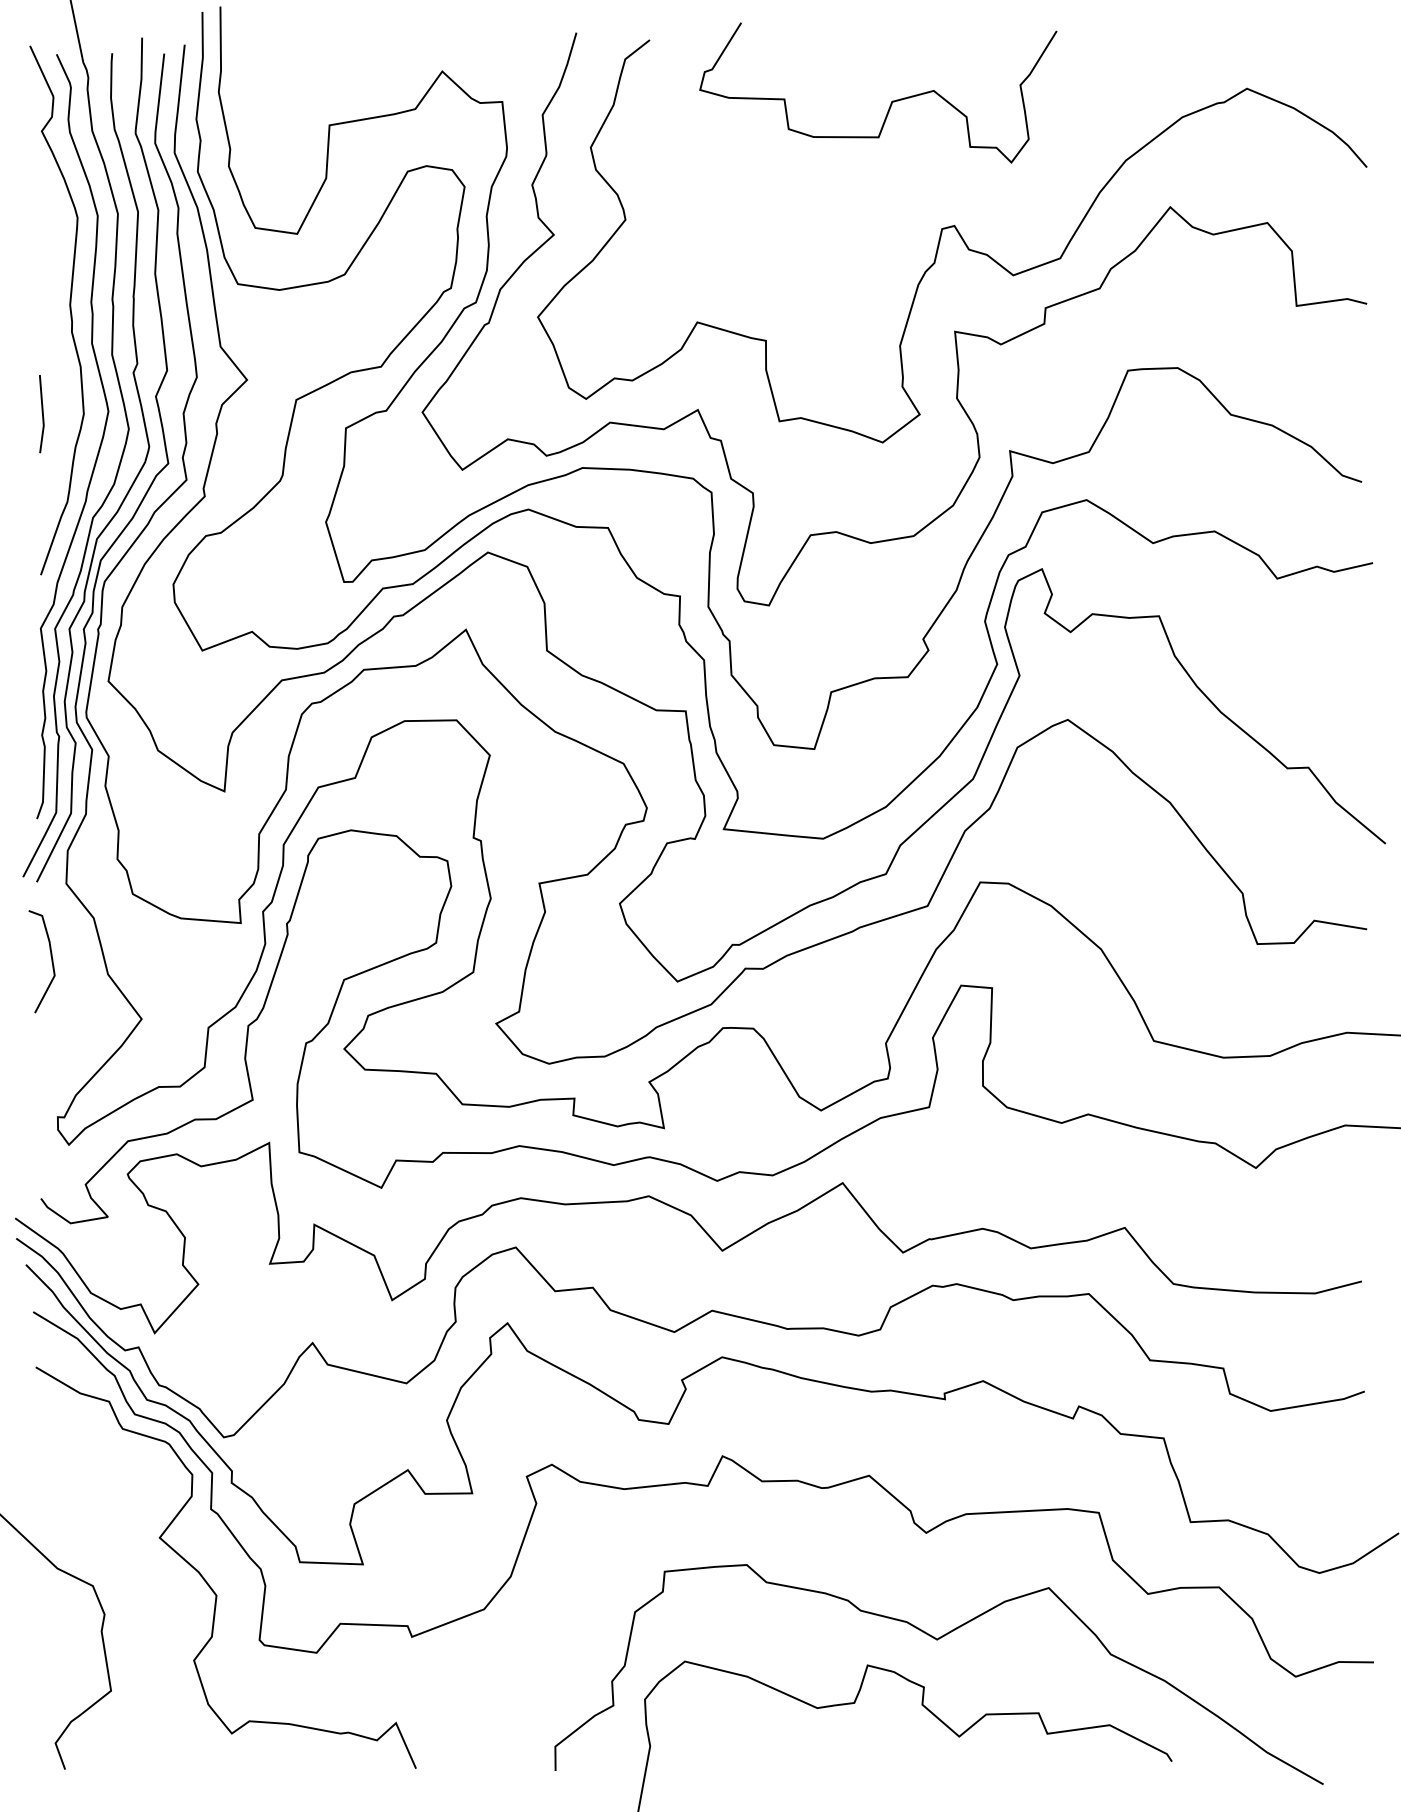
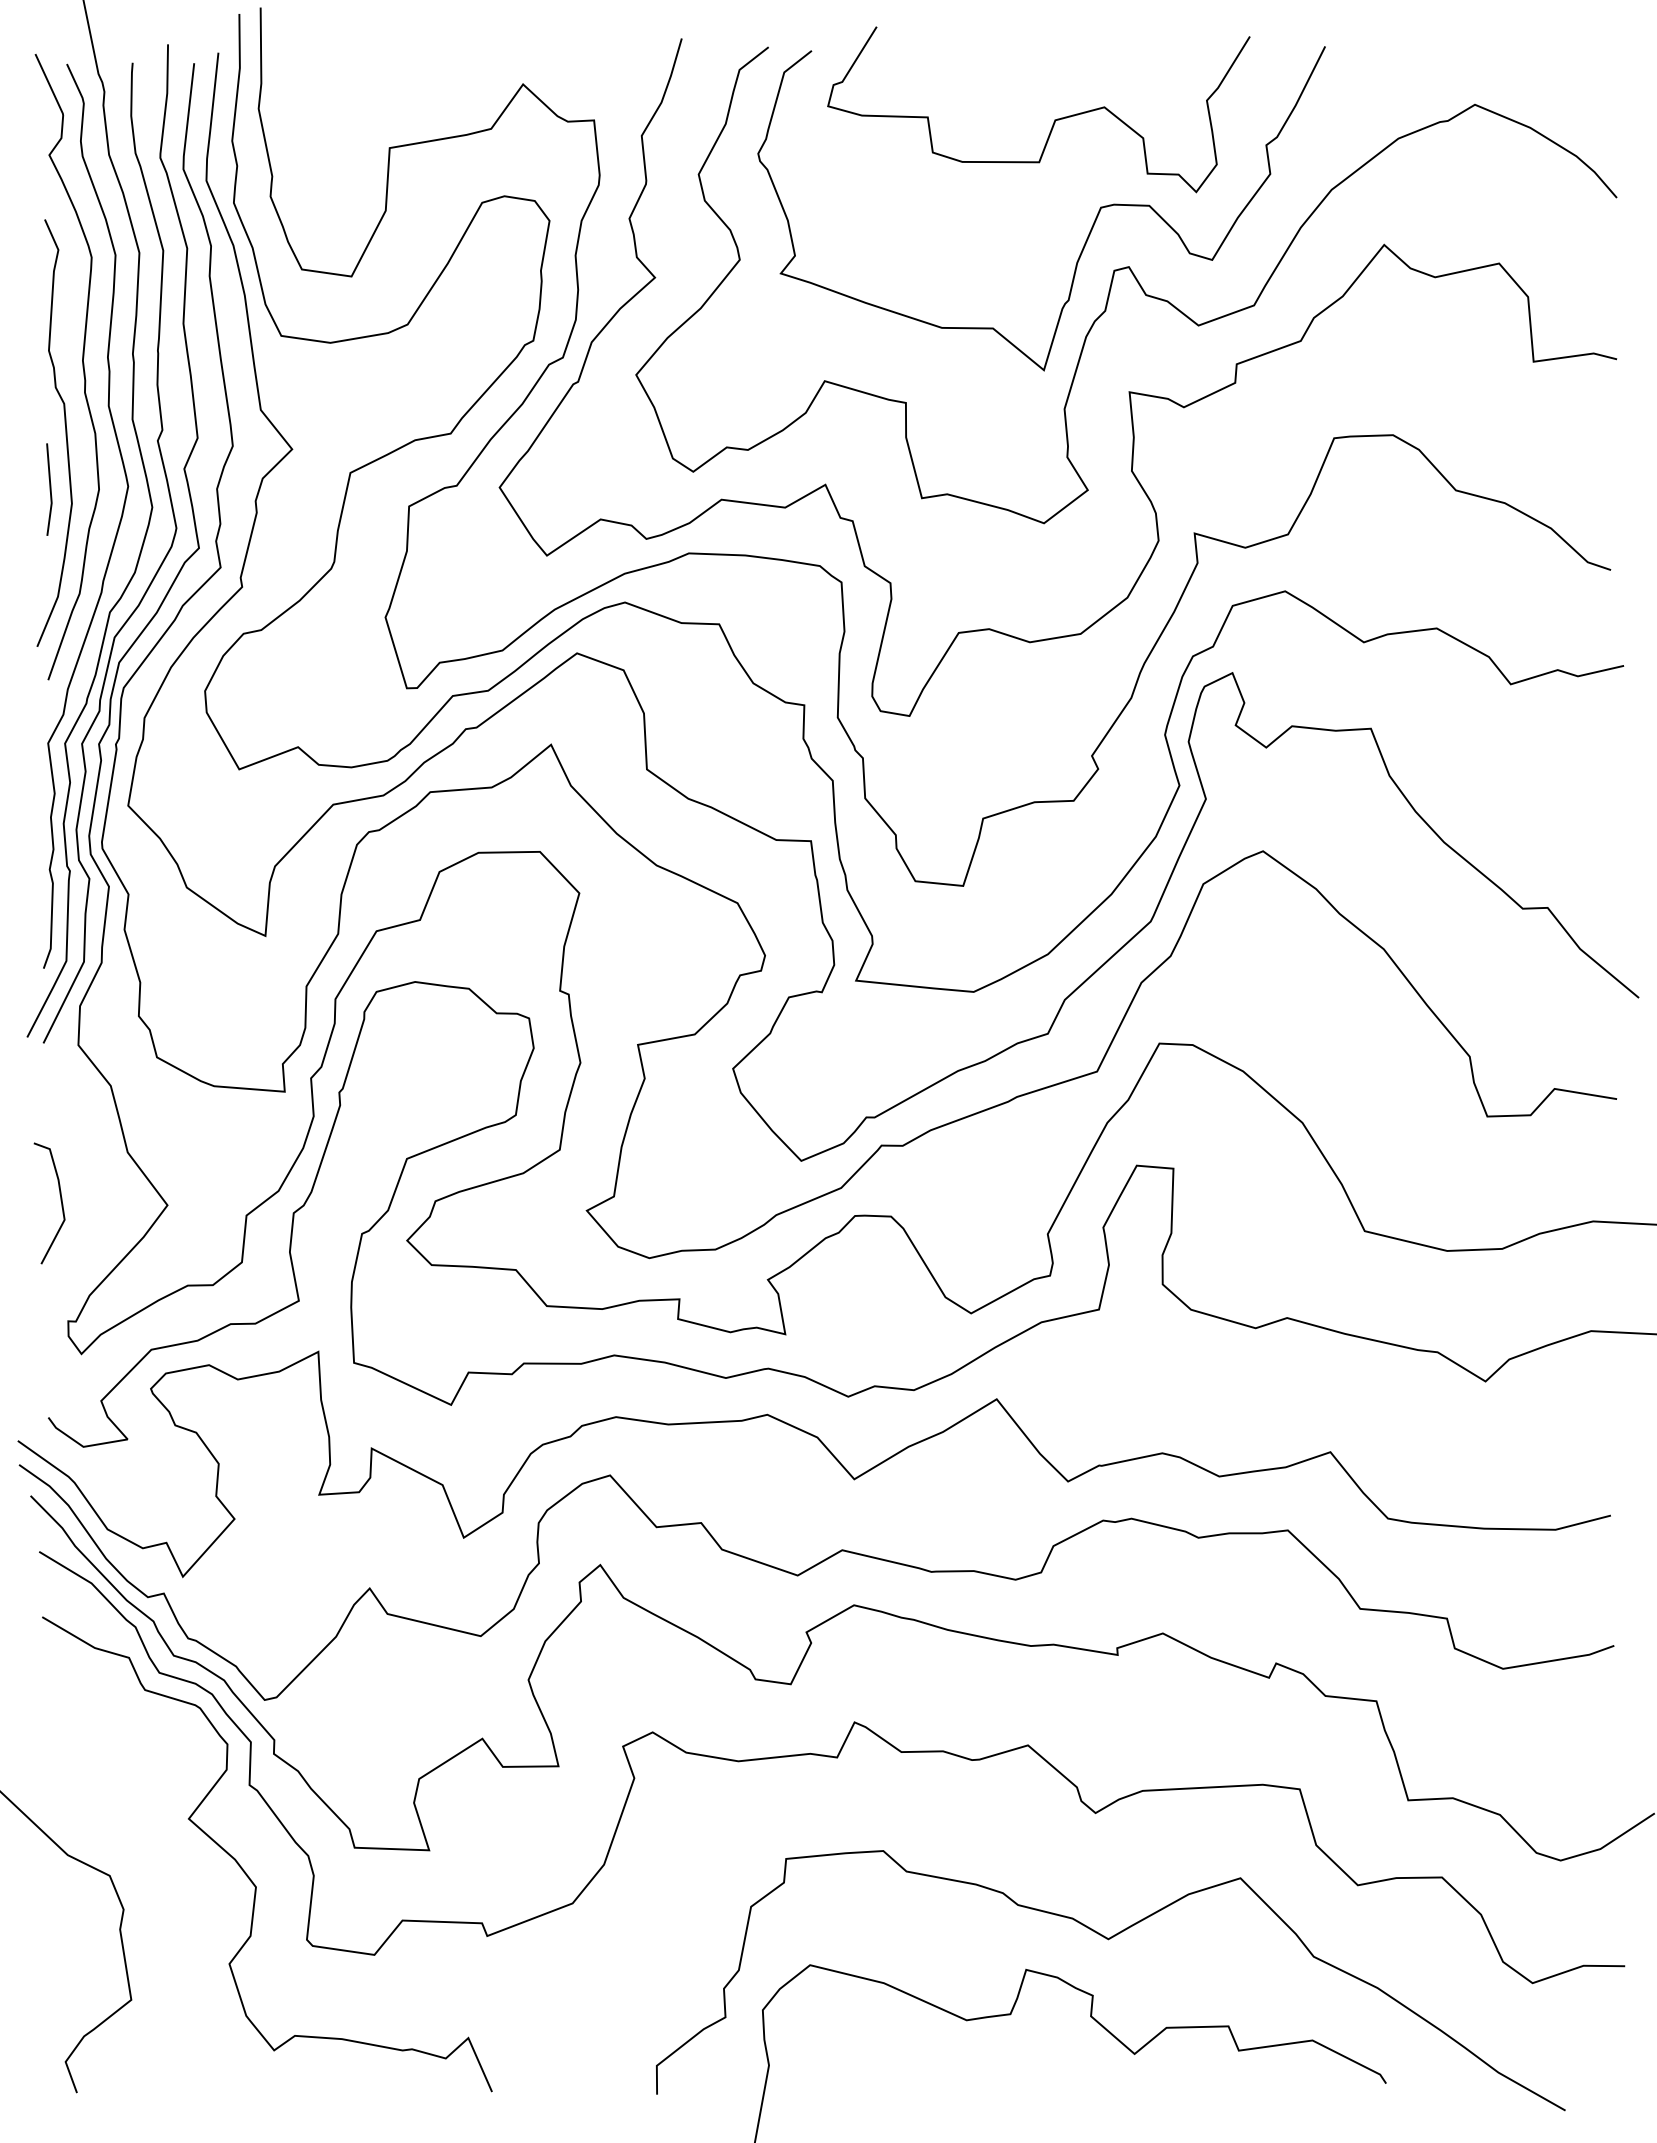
curve: (922, 191) -> (1091, 226), added
curve: (55, 365) -> (65, 432), added
line: (51, 960) -> (60, 1201), moved

